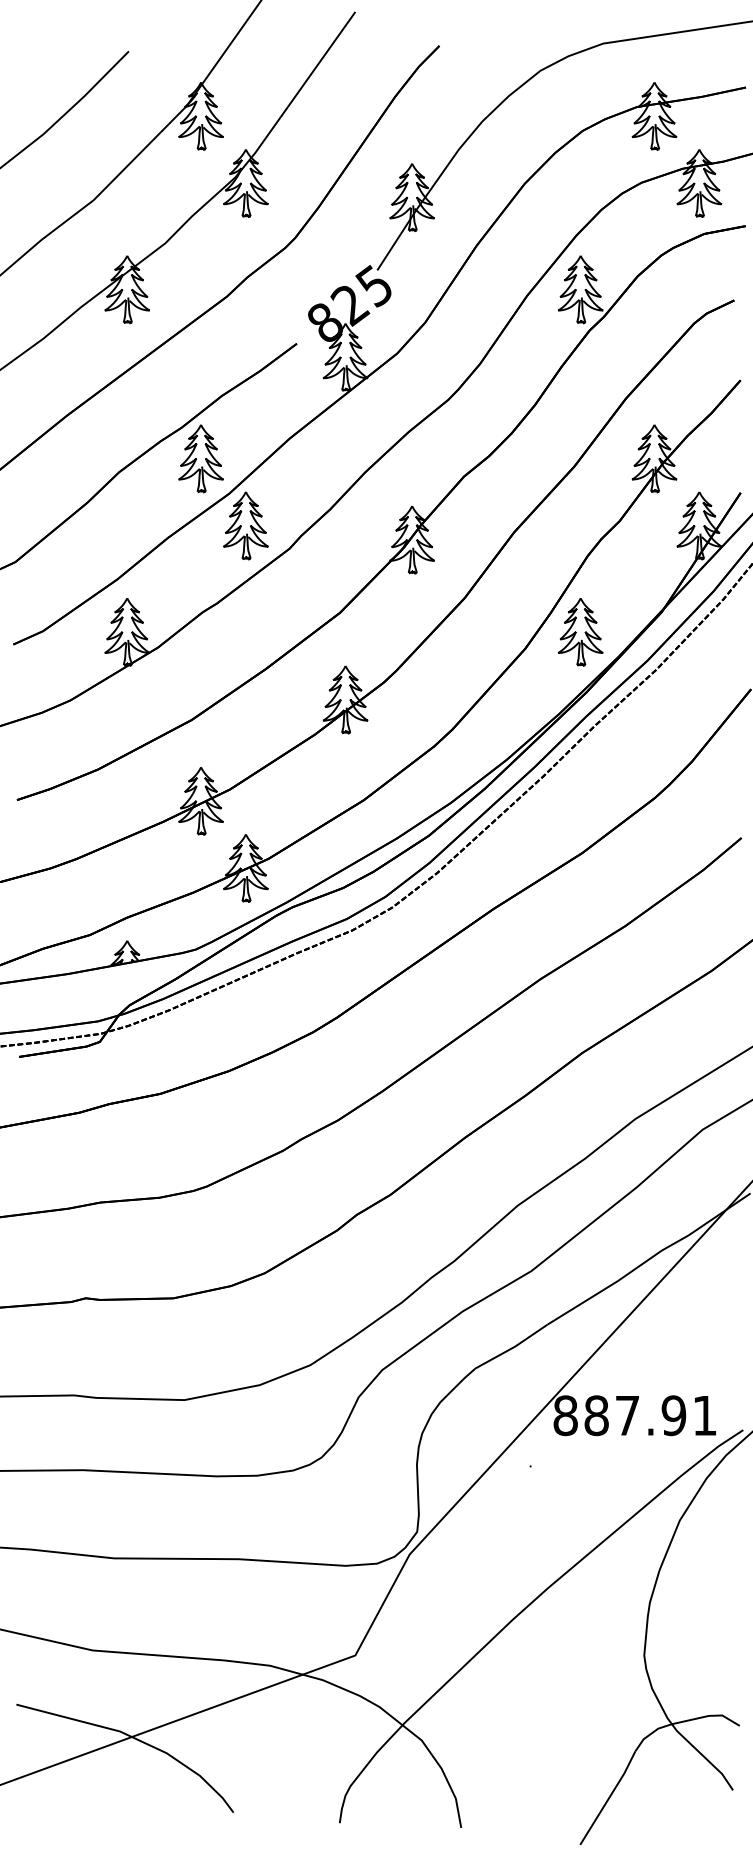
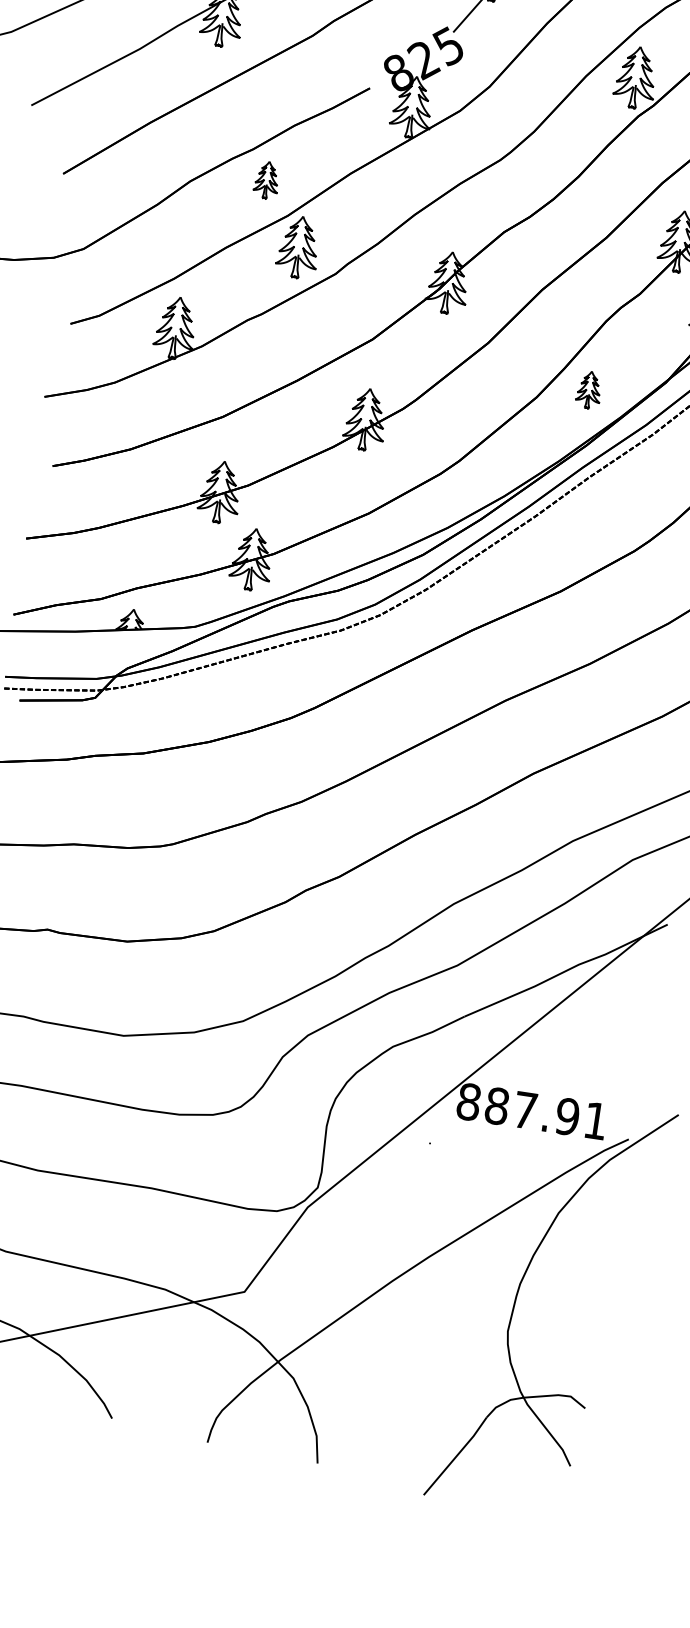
part: (200, 458) -> (266, 179), size x0.6
part: (580, 632) -> (589, 390), size x0.6

